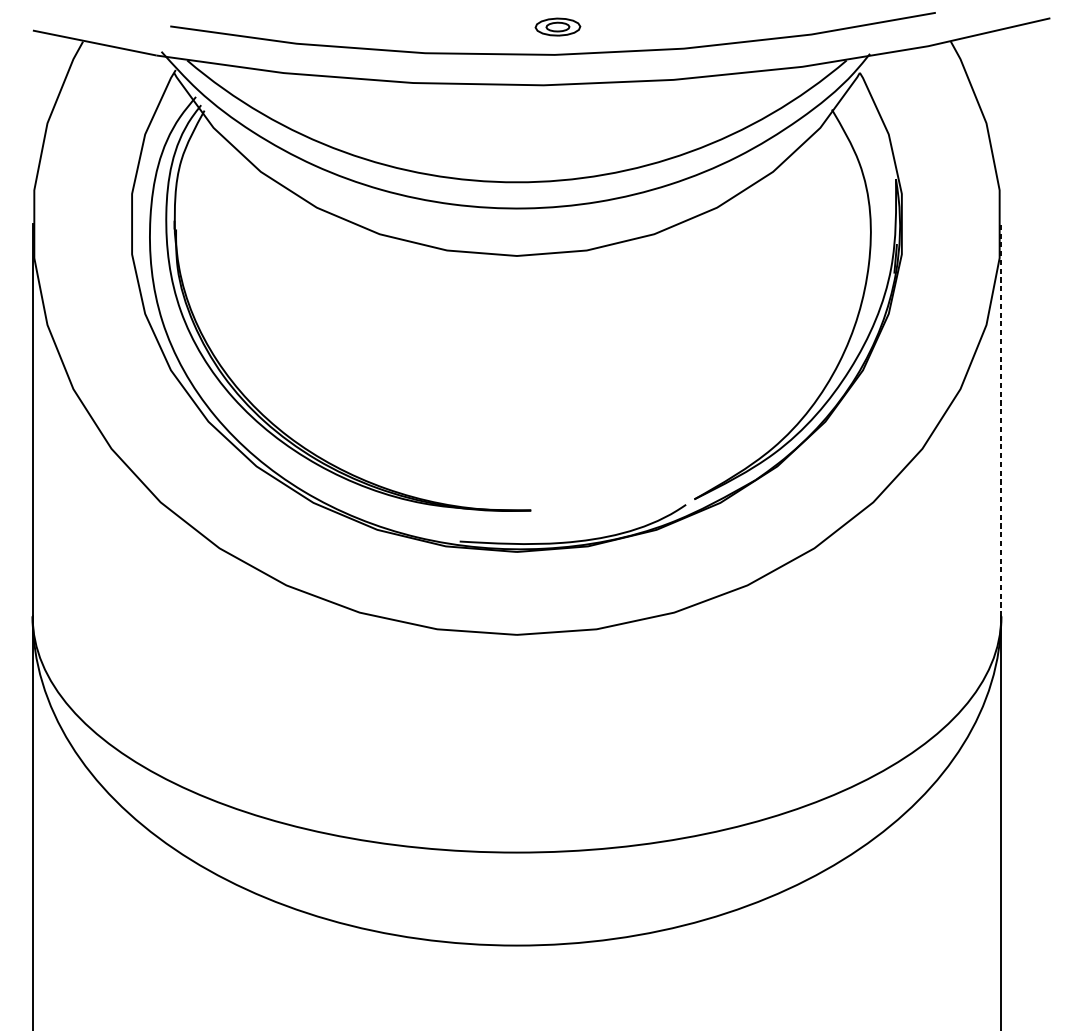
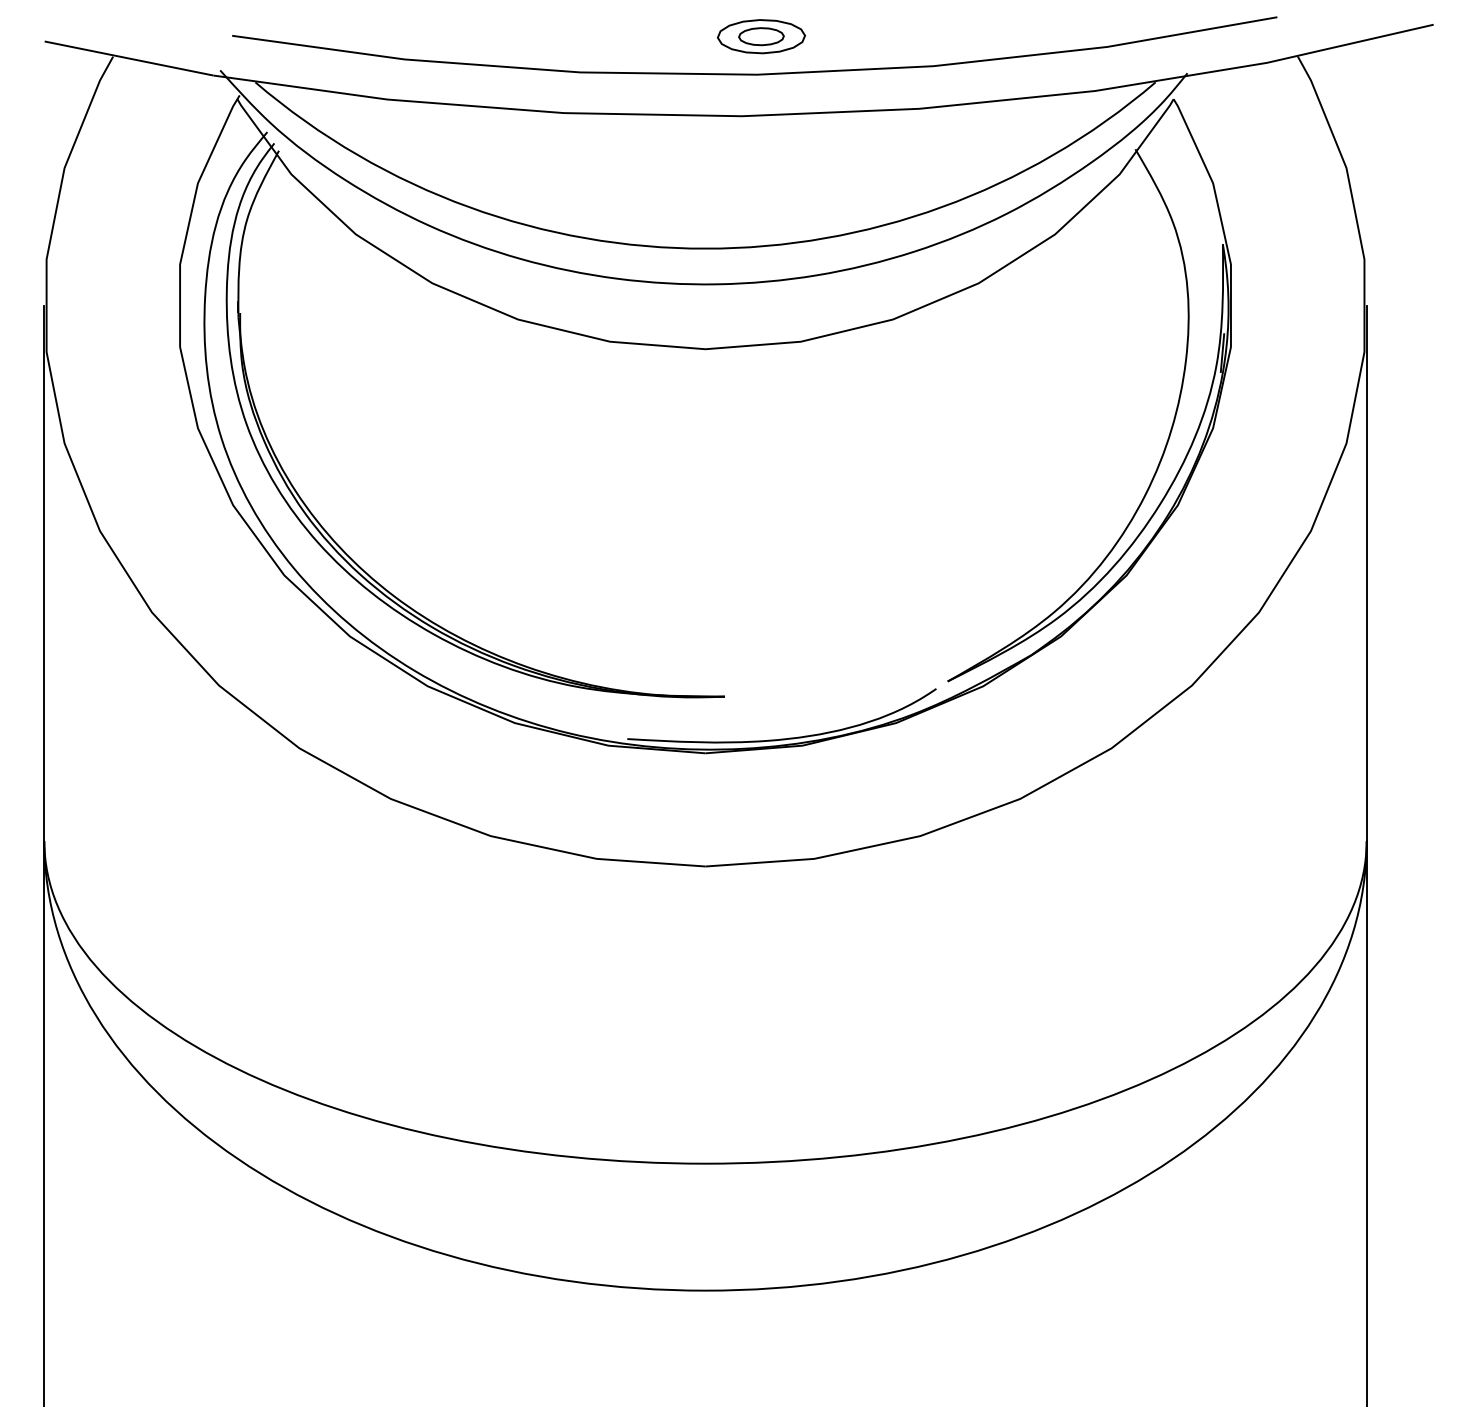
part: (557, 26) -> (761, 36), size x1.43
line: (1001, 420) -> (1366, 573), dashed -> solid

